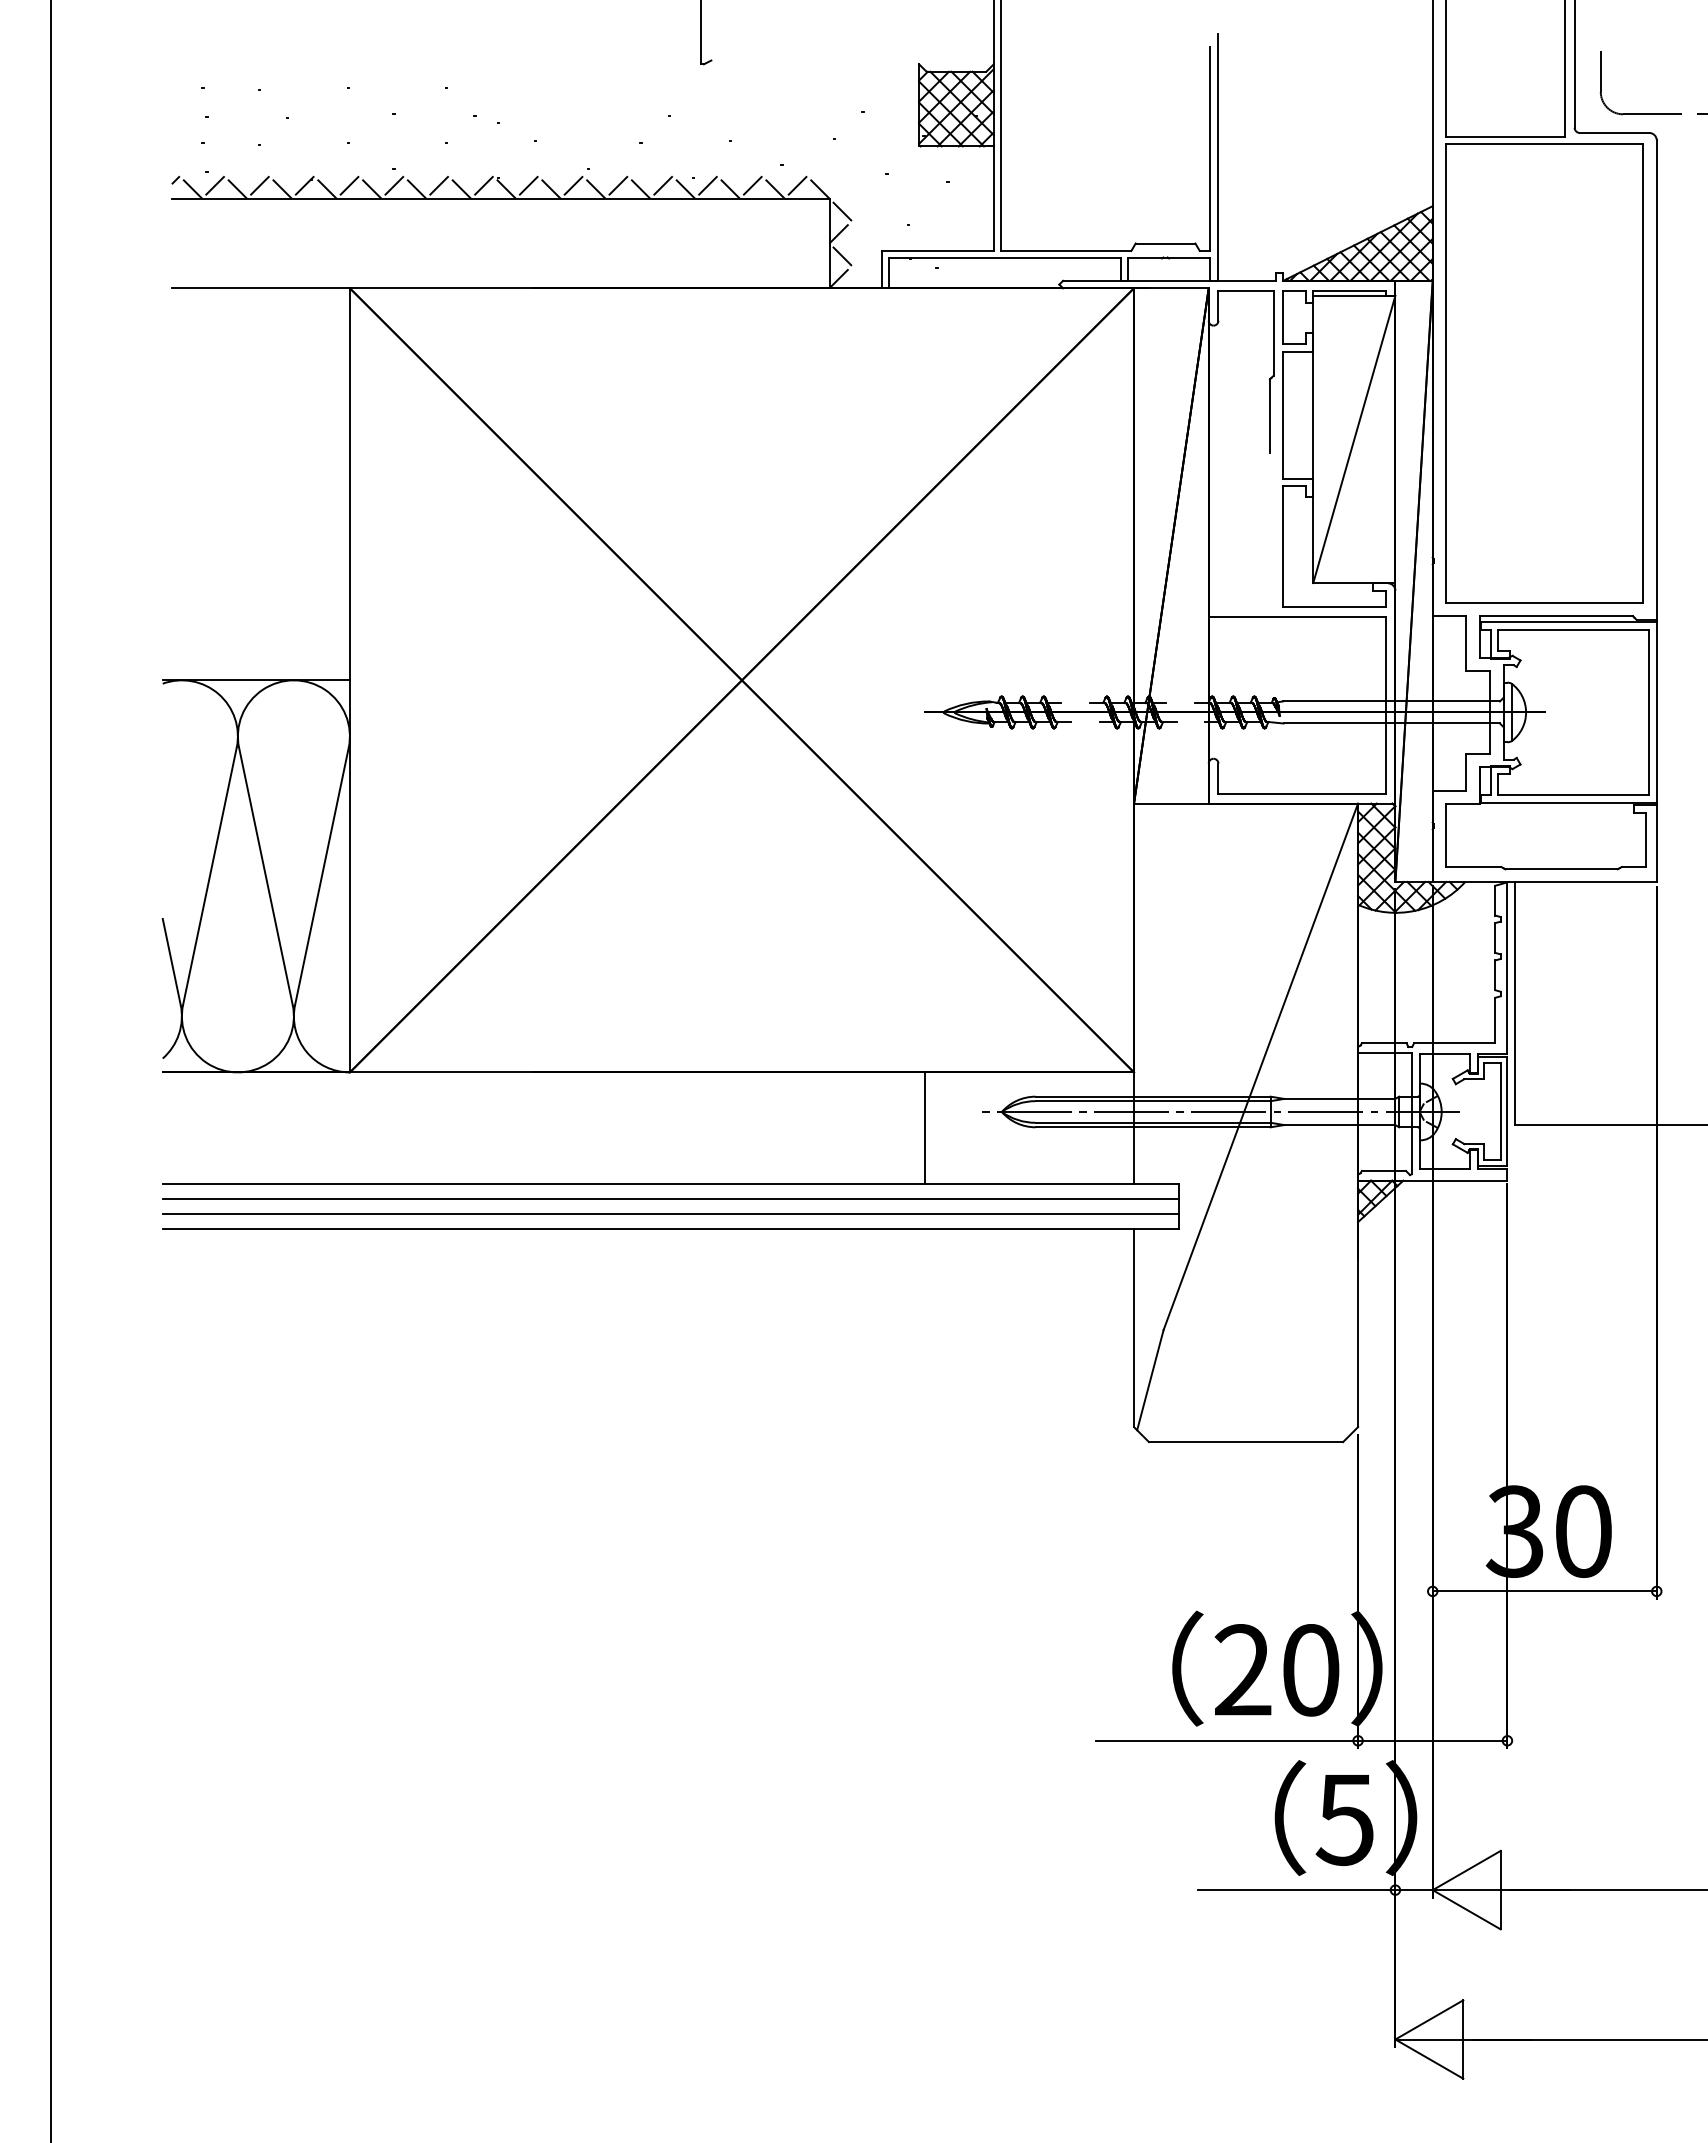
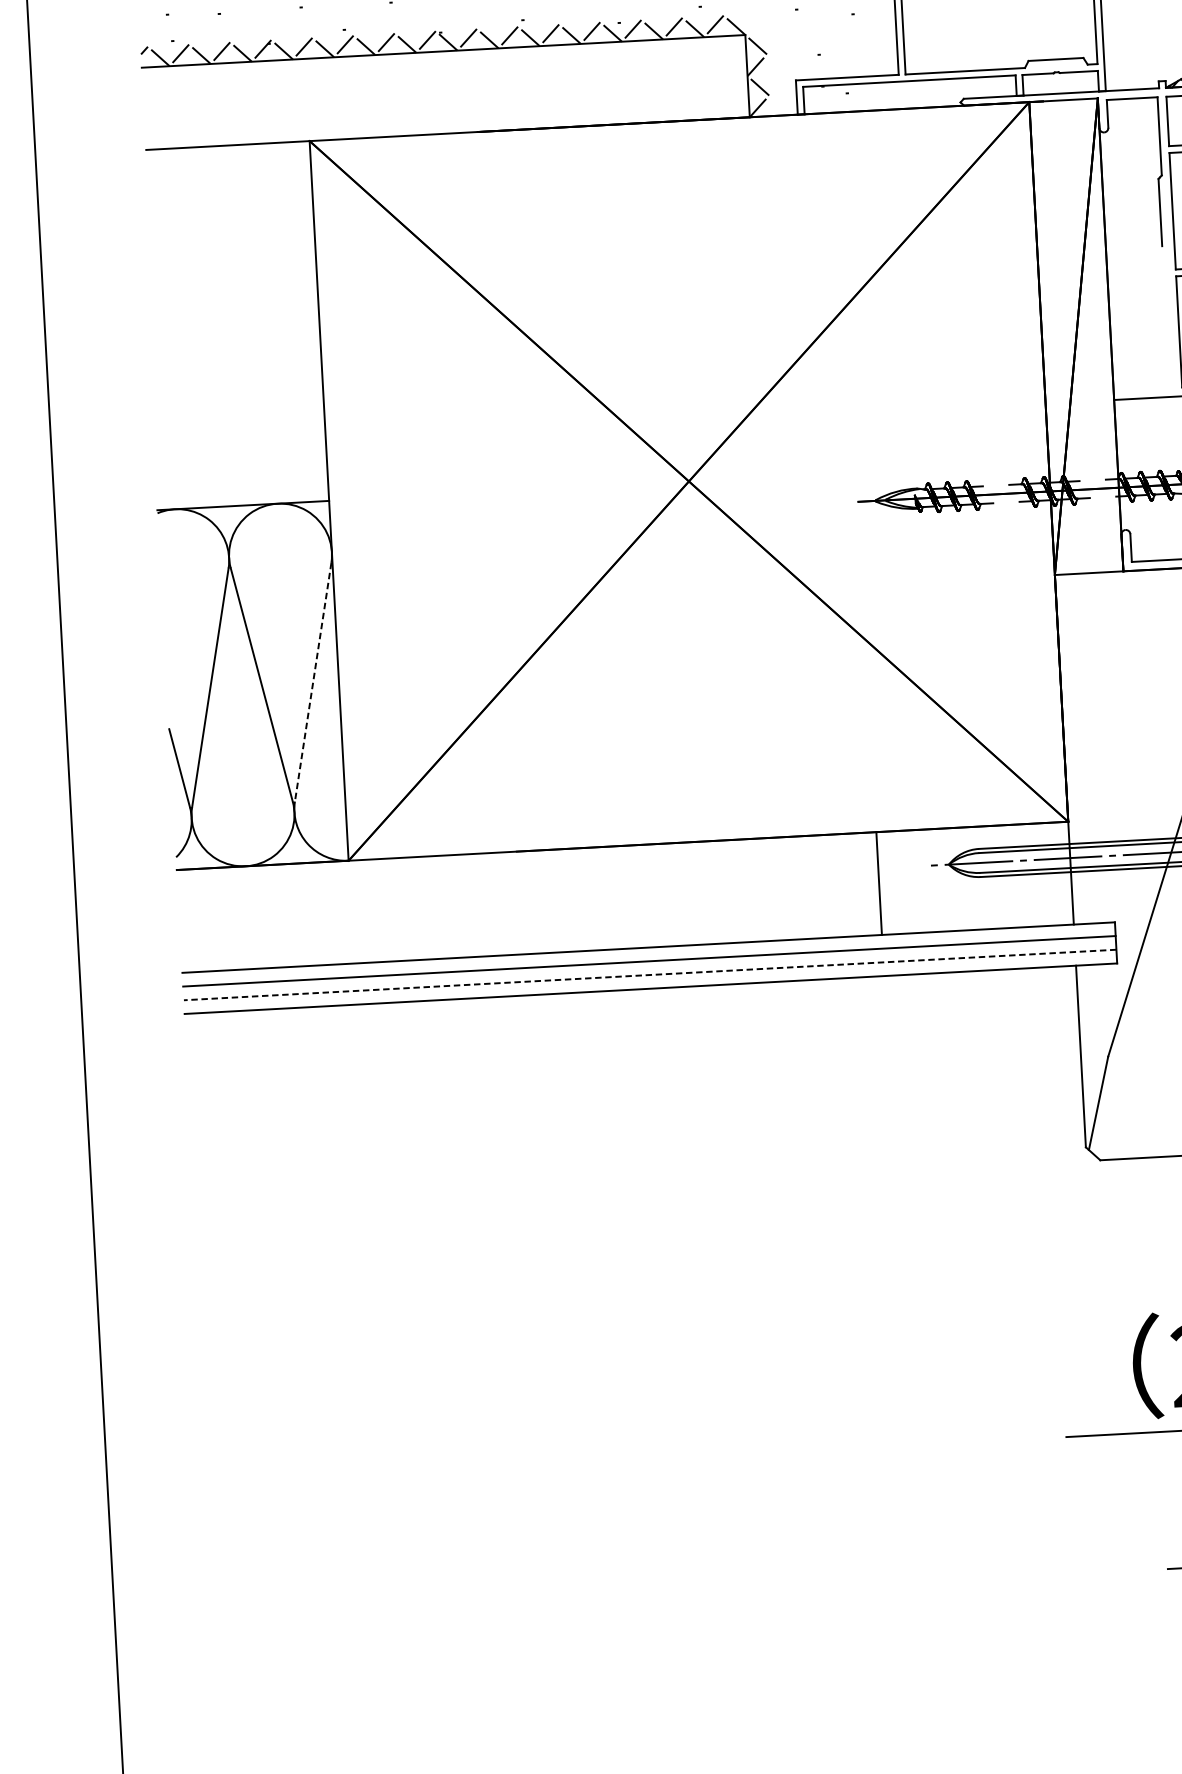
line: (321, 876) -> (312, 682), solid -> dashed
line: (670, 1214) -> (649, 975), solid -> dashed

